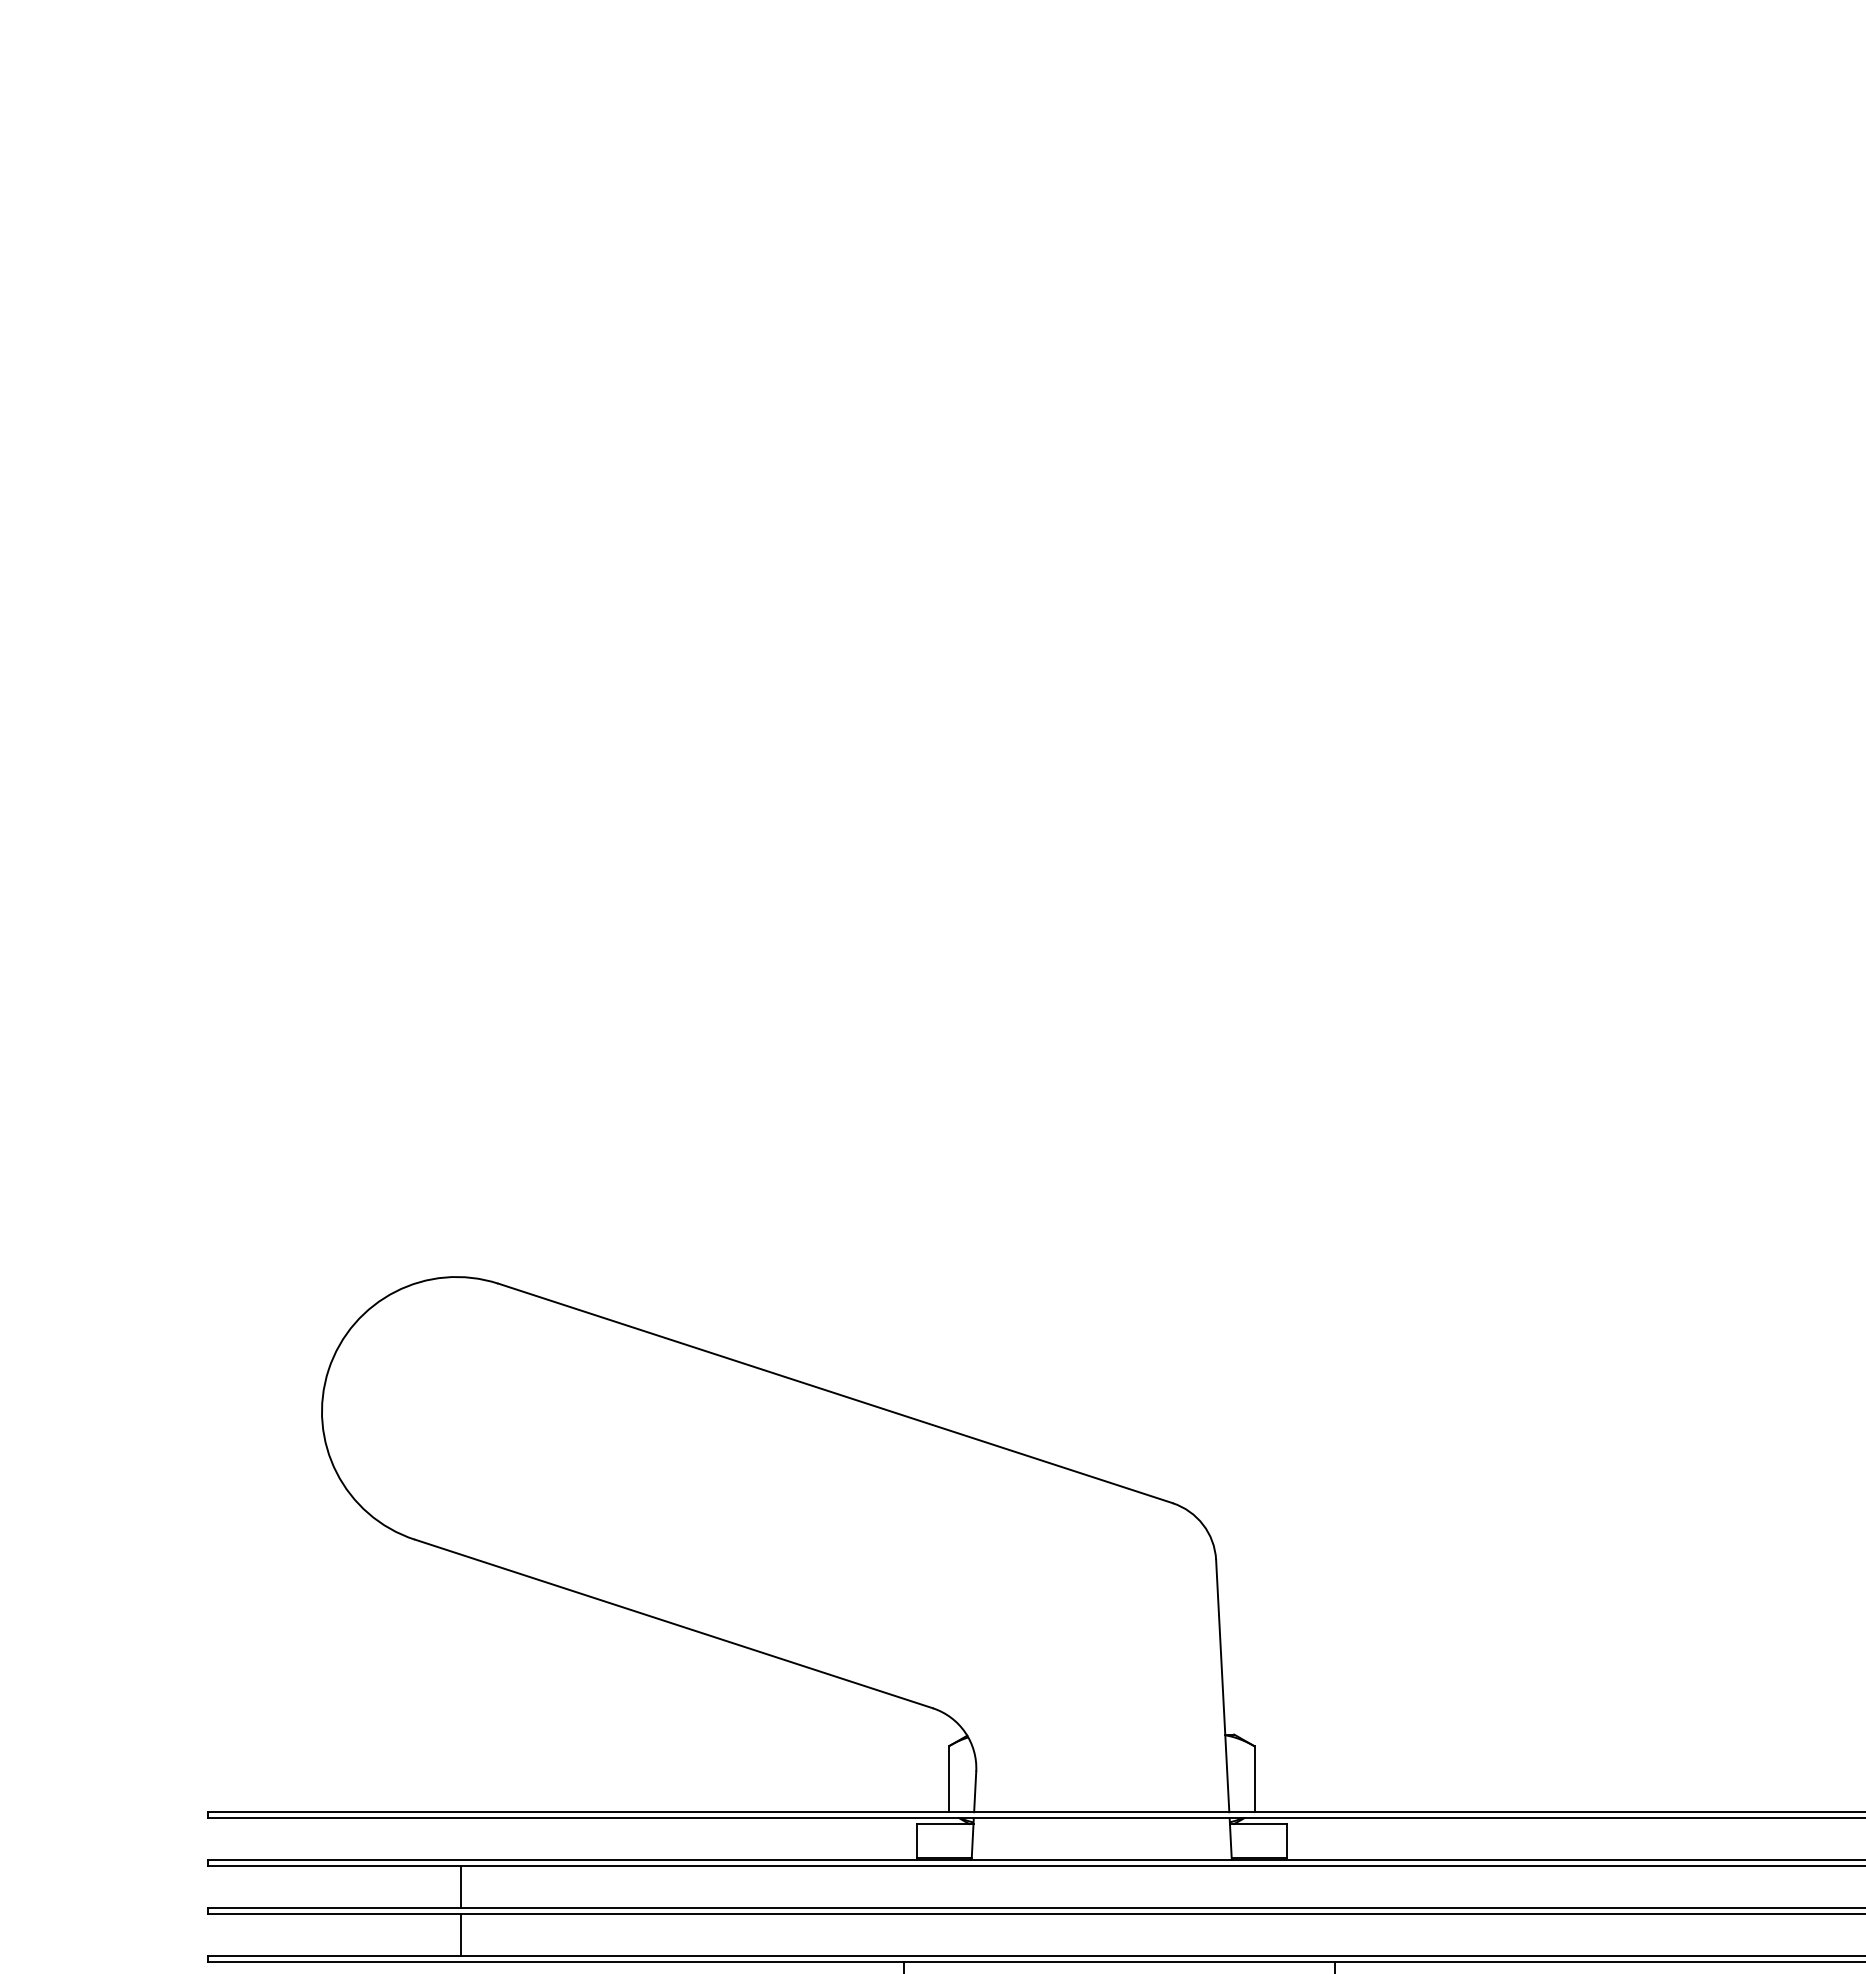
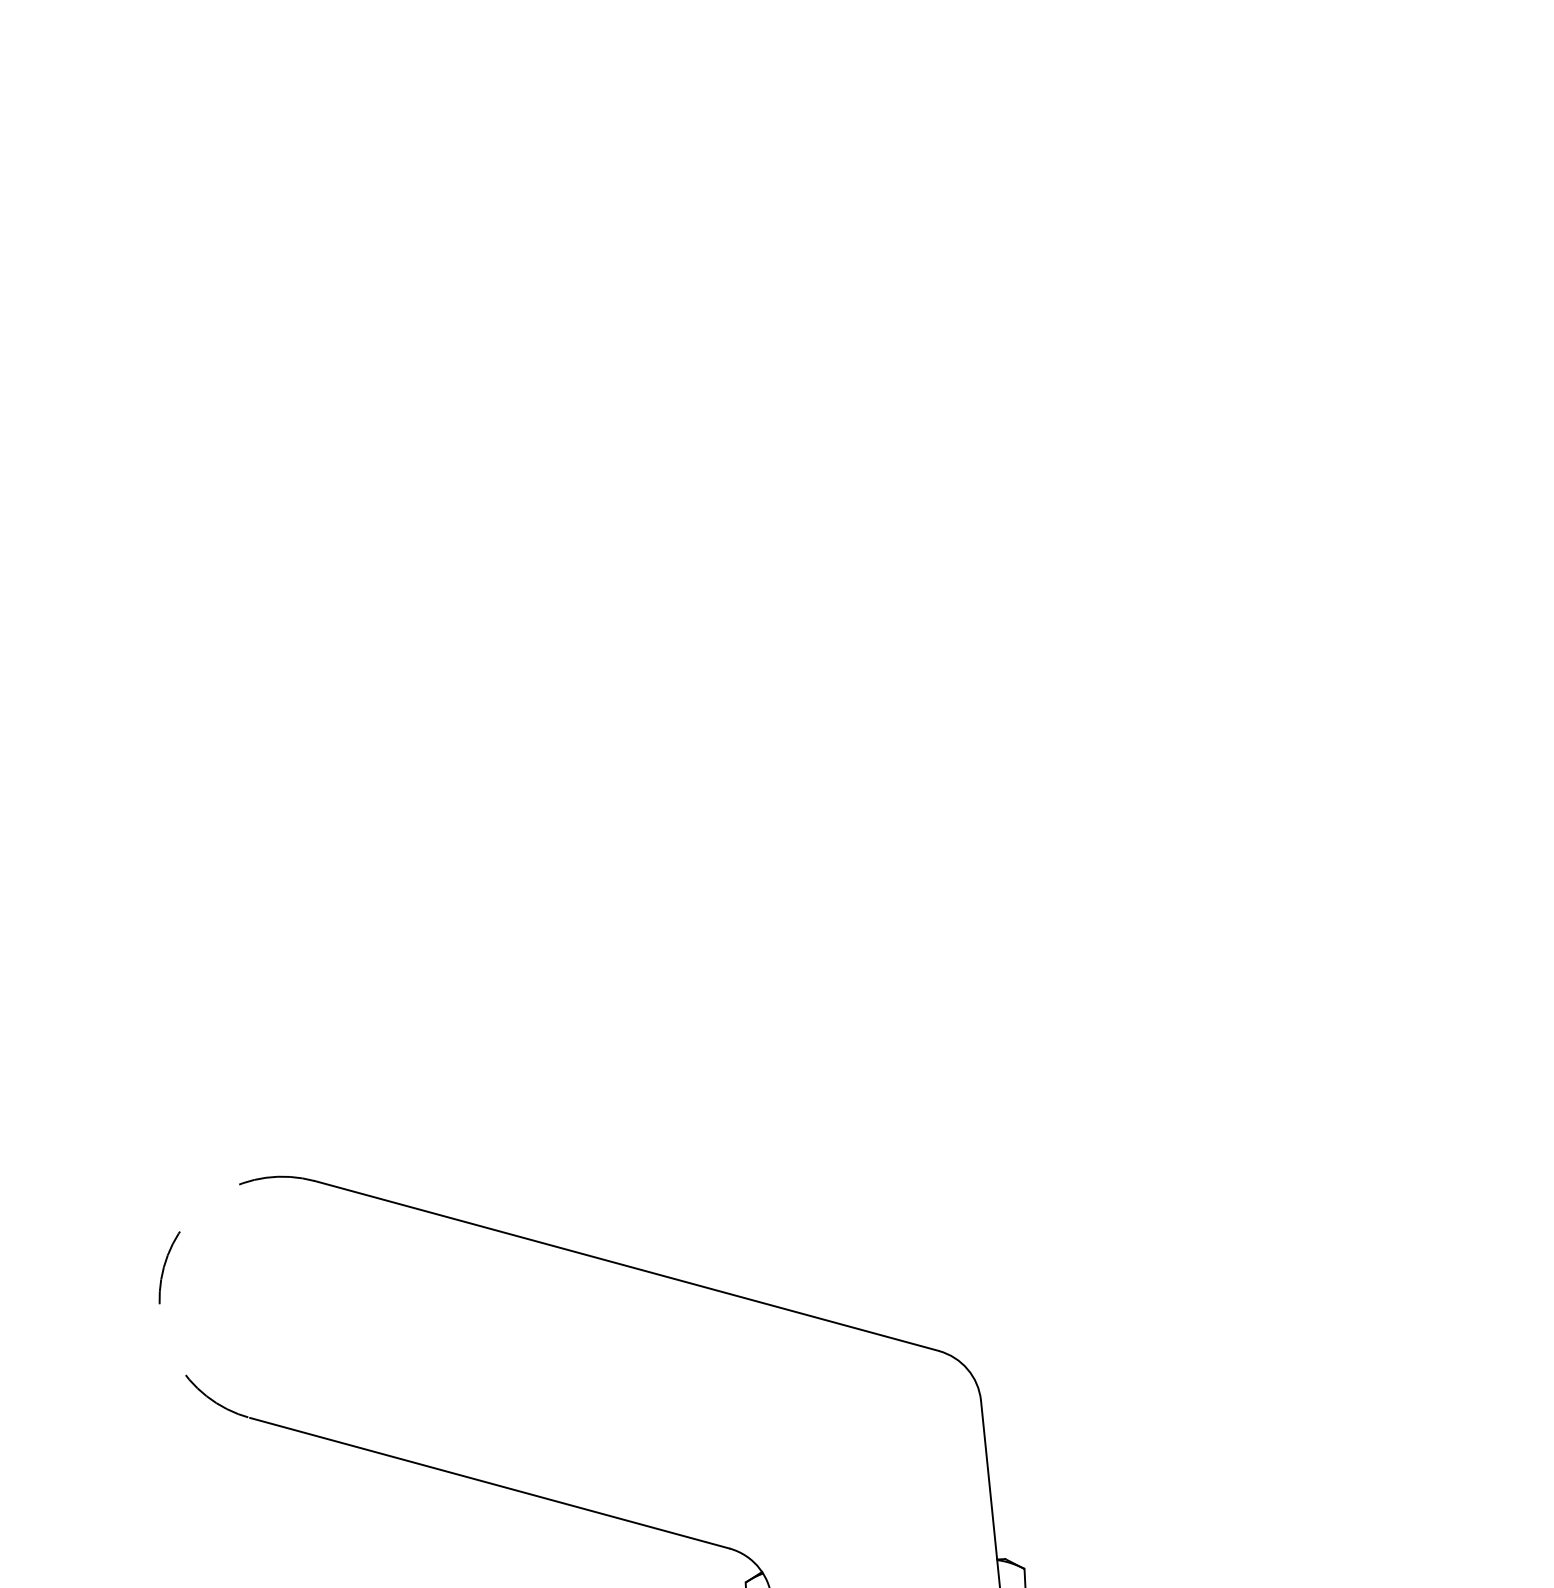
arc: (328, 1370) -> (163, 1267), solid -> dashed

